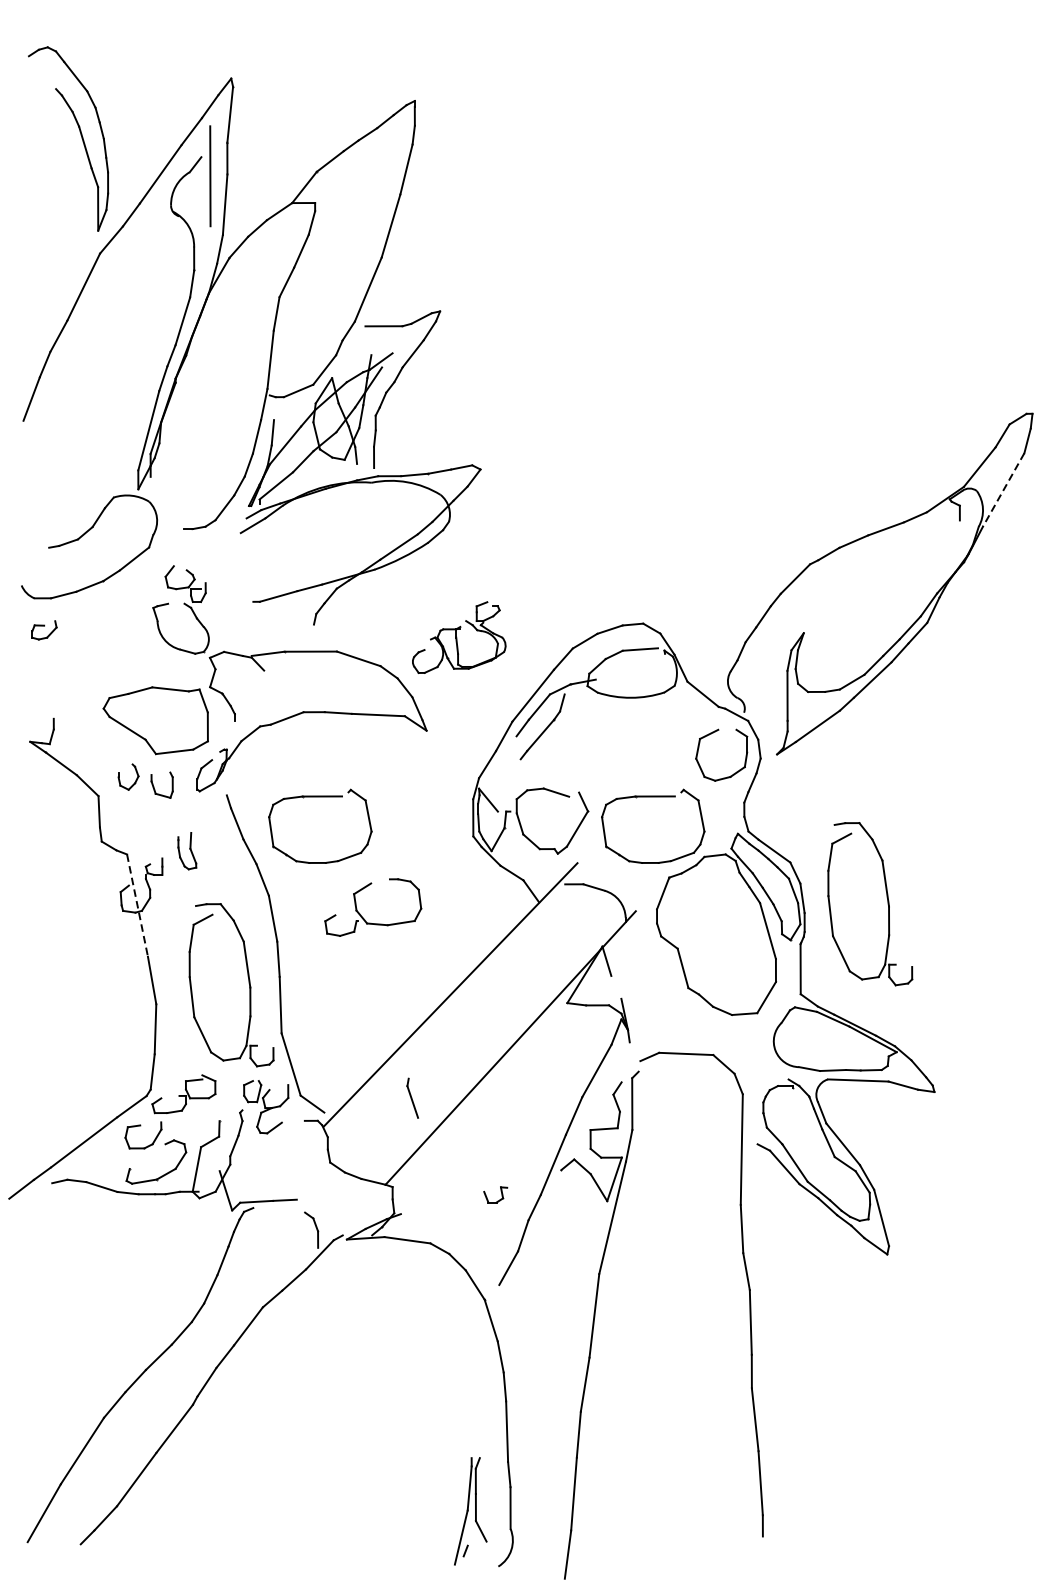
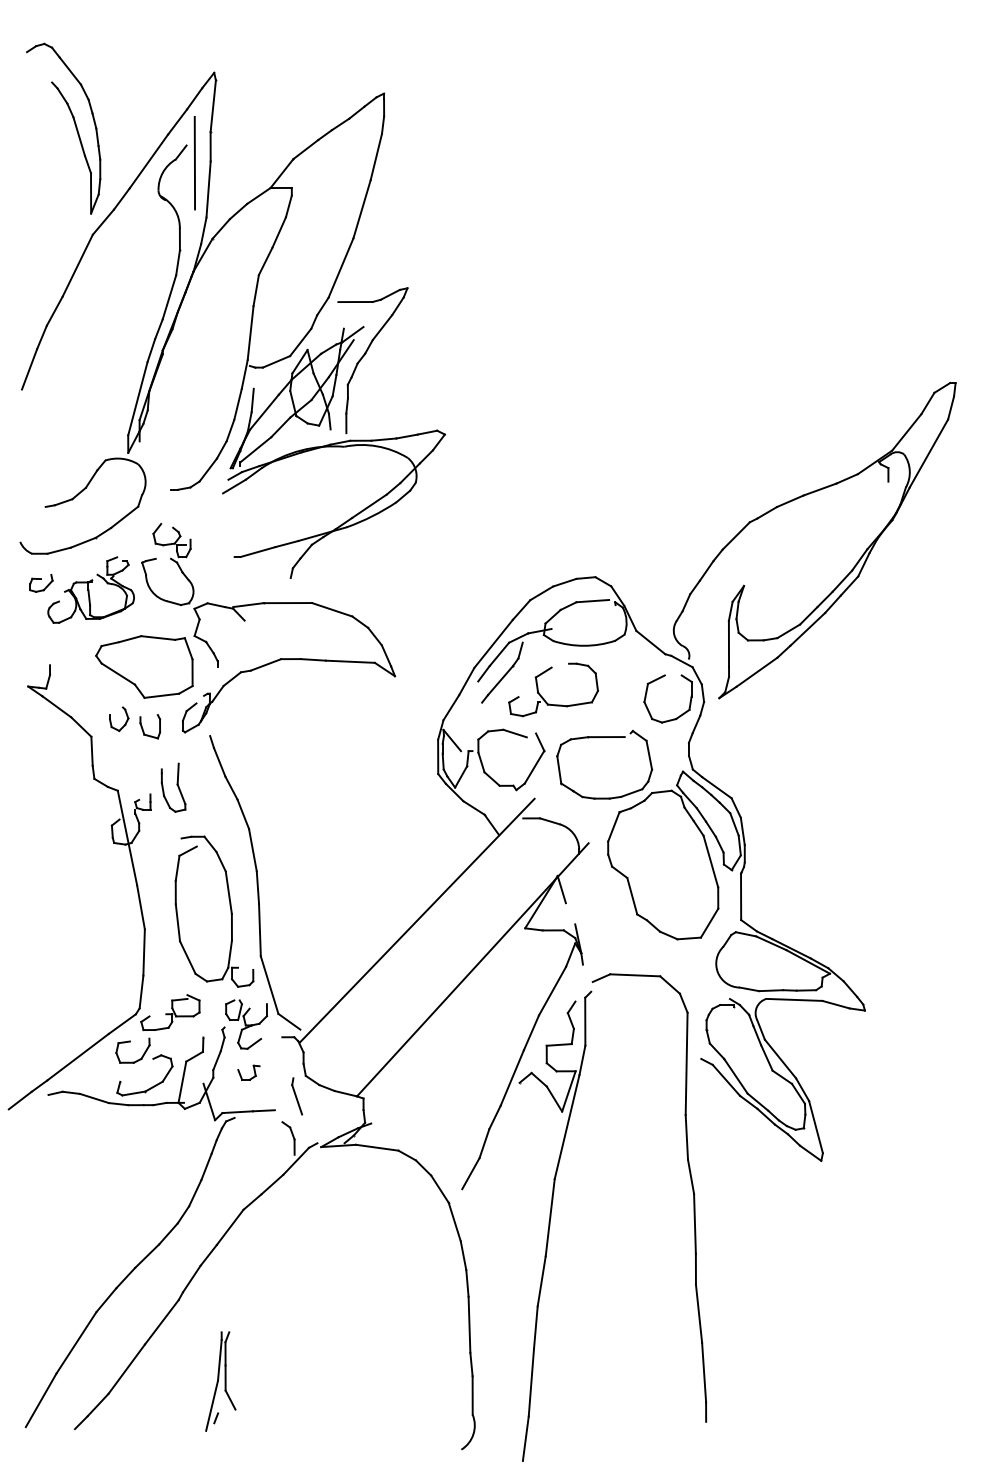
line: (1003, 489) -> (928, 453), dashed -> solid
part: (458, 636) -> (90, 589), moved
part: (320, 796) -> (296, 737), removed
part: (187, 850) -> (173, 787), size x1.43
part: (886, 898) -> (820, 831), removed
line: (137, 906) -> (127, 838), dashed -> solid
part: (363, 916) -> (544, 698), moved
part: (413, 1098) -> (297, 1096), moved
part: (495, 1194) -> (248, 1072), moved
part: (470, 1511) -> (220, 1381), moved

